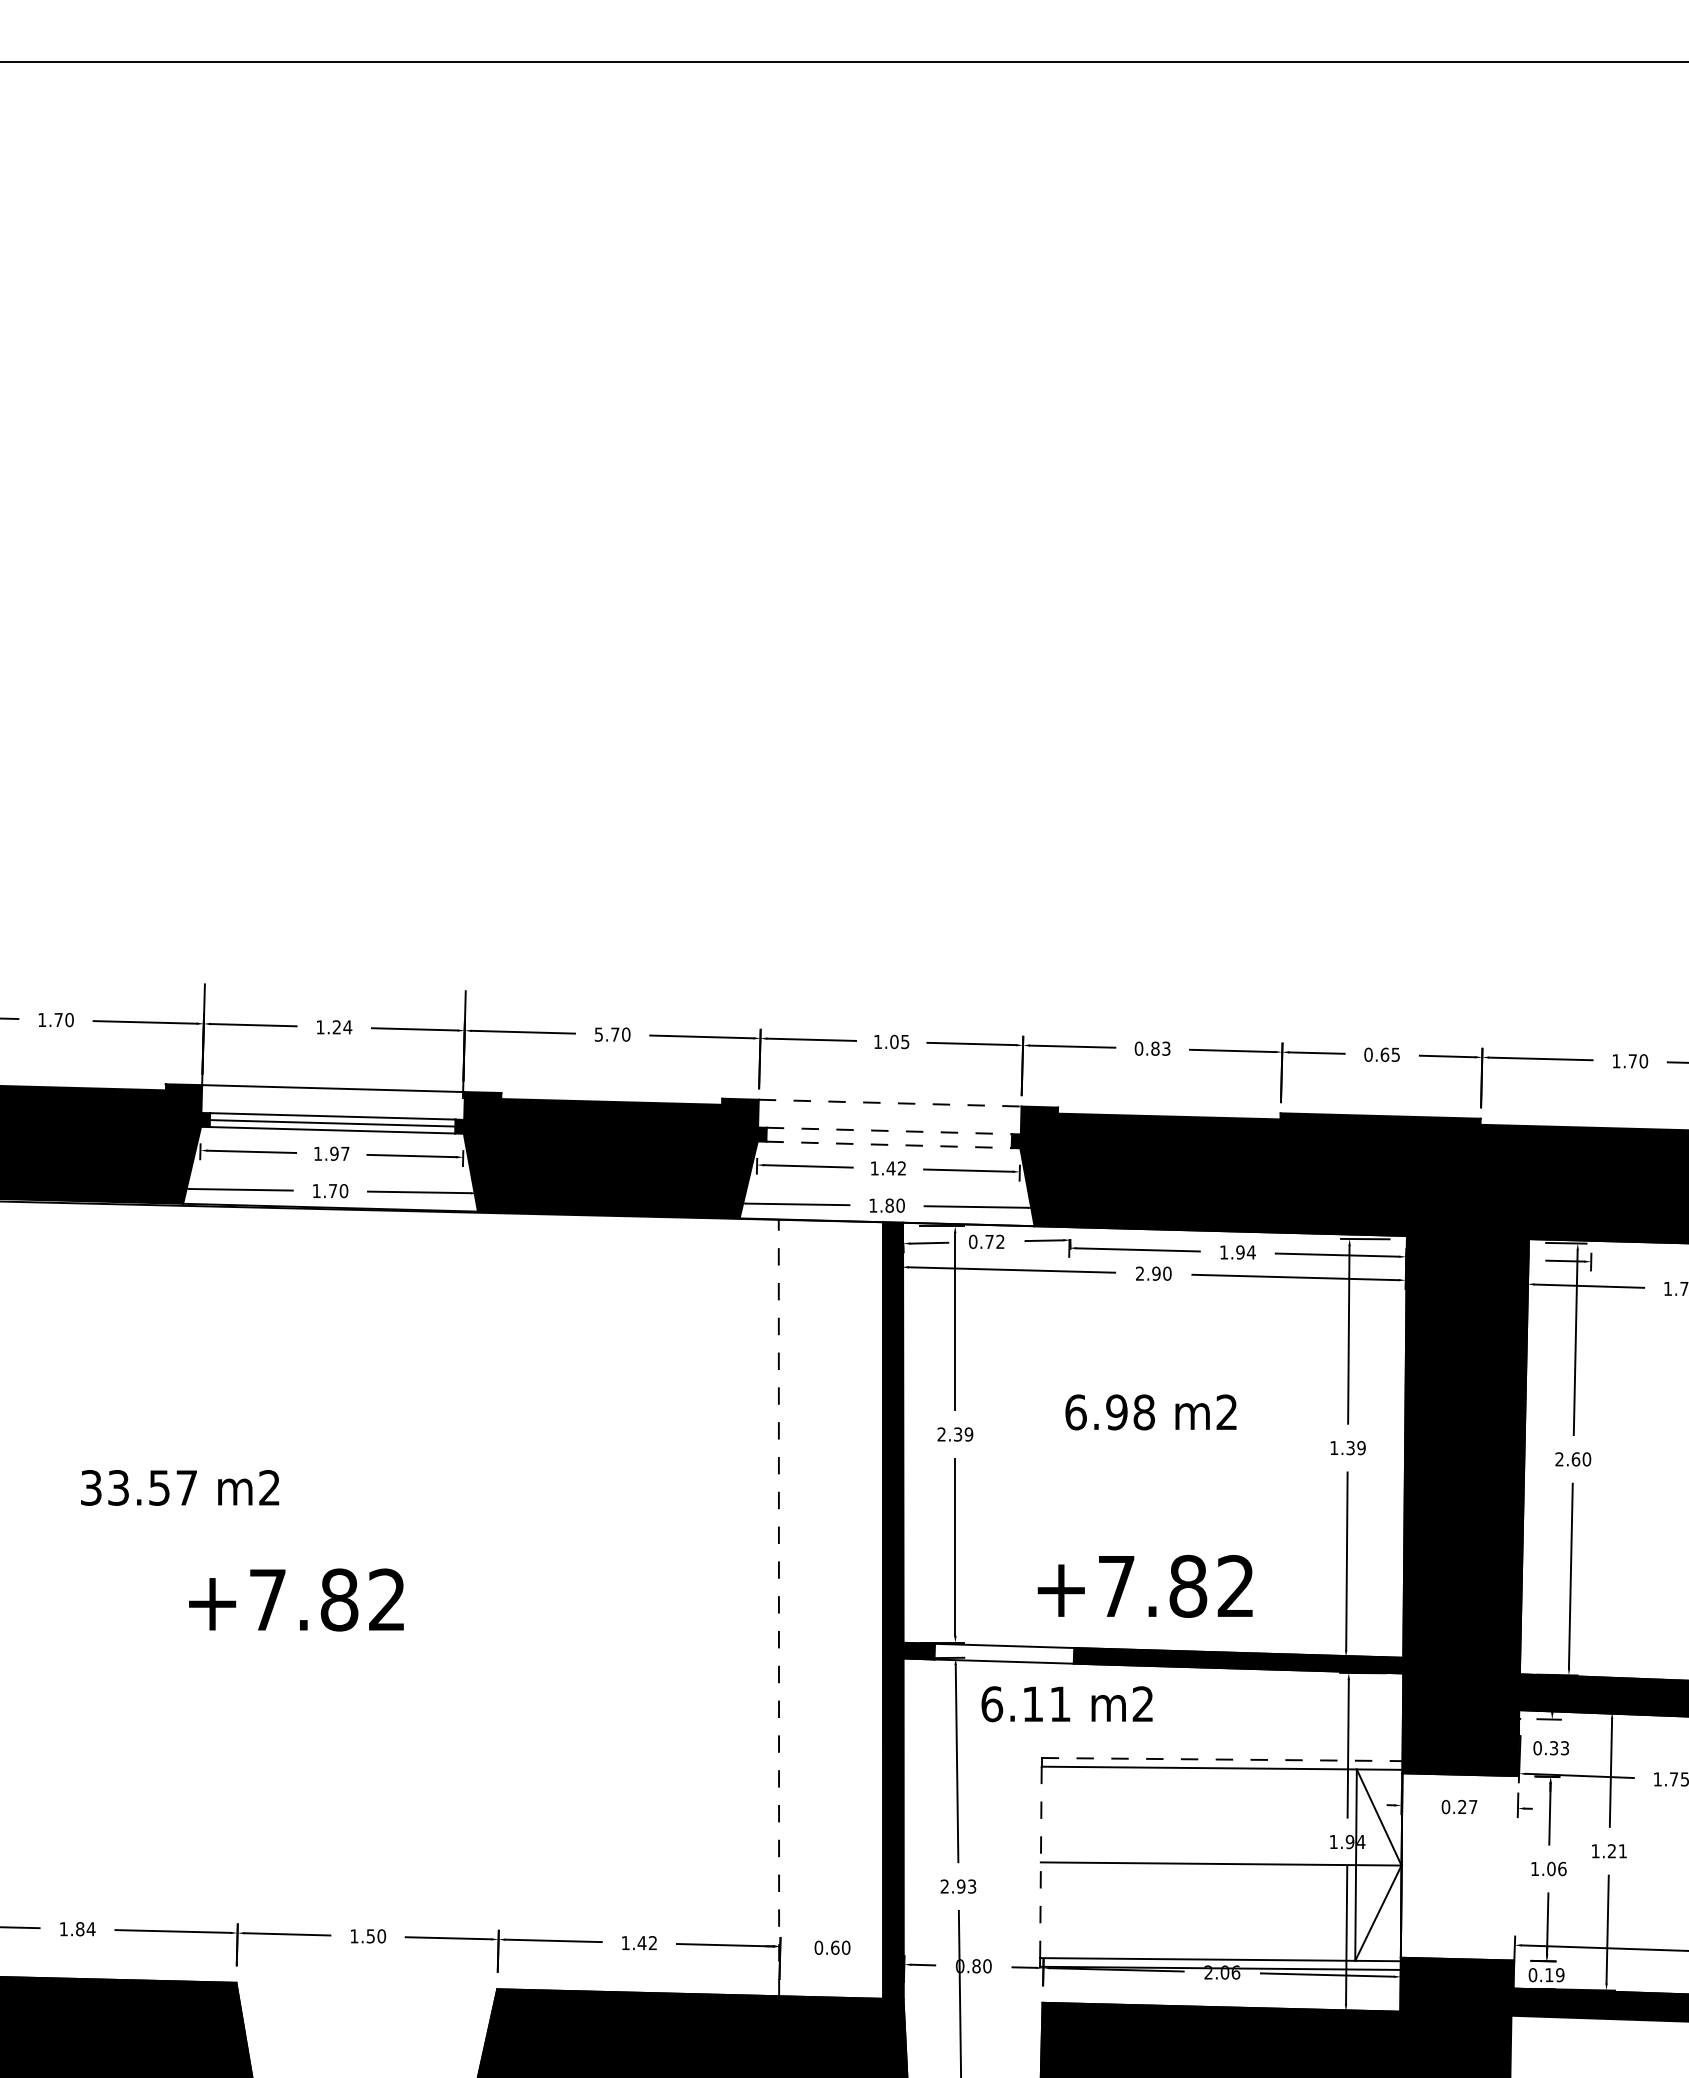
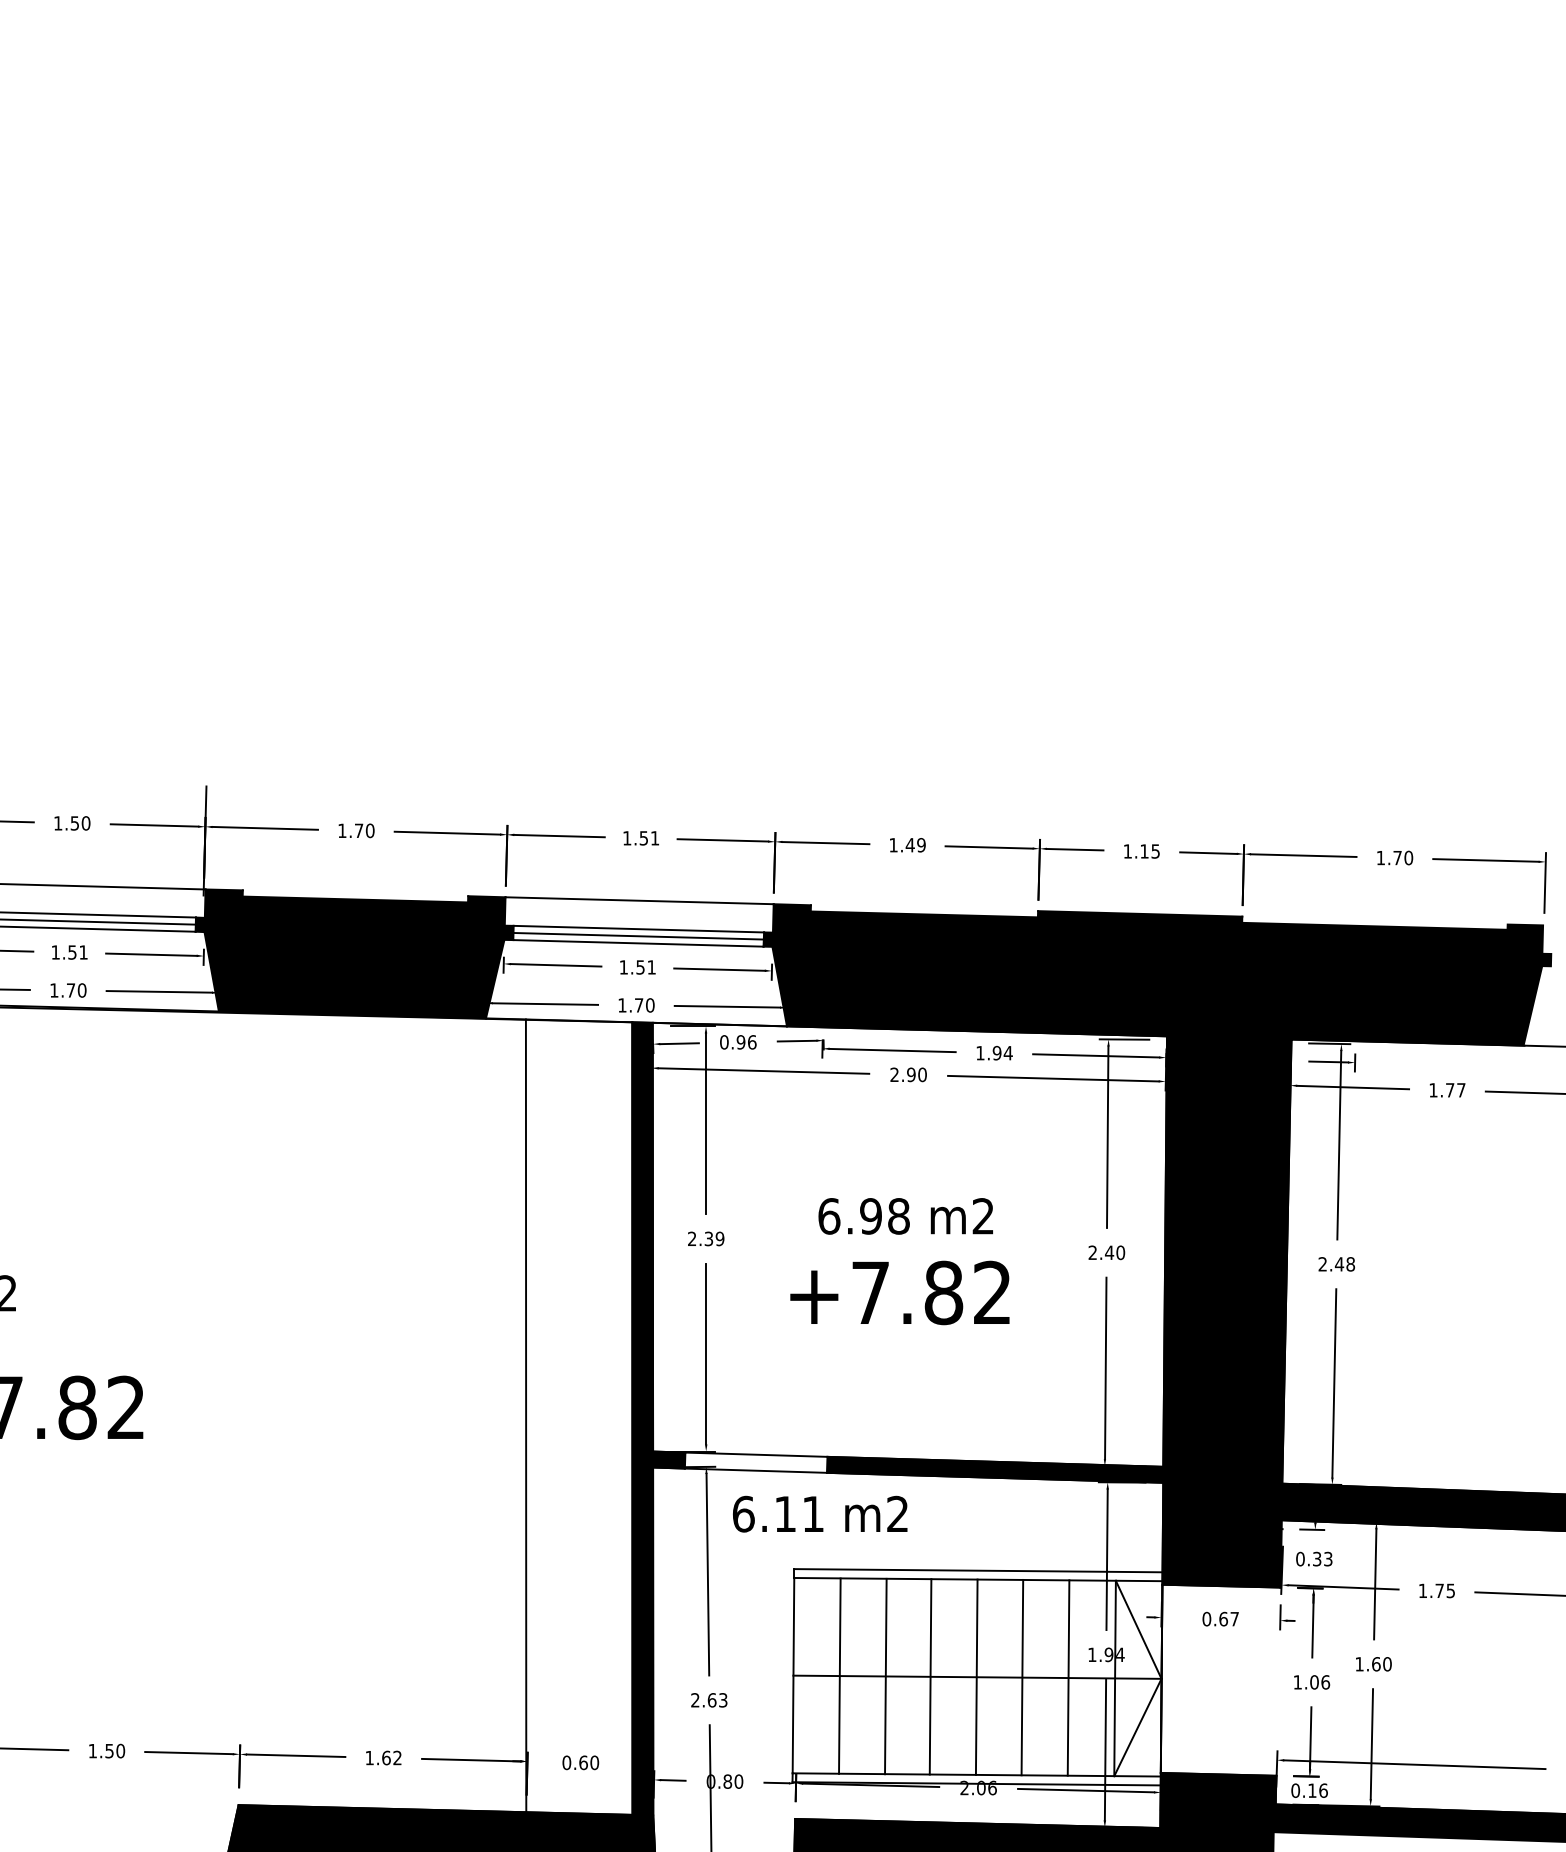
text: (342, 1027) -> (80, 823), 1.24 -> 1.50
text: (598, 1034) -> (341, 830), 5.70 -> 1.70
text: (899, 1041) -> (649, 837), 1.05 -> 1.51
text: (1152, 1048) -> (907, 844), 0.83 -> 1.49
text: (1376, 1054) -> (1135, 851), 0.65 -> 1.15
line: (890, 1103) -> (639, 901), dashed -> solid
line: (889, 1130) -> (638, 928), dashed -> solid
line: (888, 1137) -> (637, 935), added
line: (889, 1144) -> (638, 942), dashed -> solid
text: (339, 1153) -> (77, 952), 1.97 -> 1.51
text: (895, 1168) -> (645, 967), 1.42 -> 1.51
text: (889, 1205) -> (638, 1005), 1.80 -> 1.70
text: (994, 1241) -> (746, 1041), 0.72 -> 0.96
text: (1347, 1448) -> (1106, 1253), 1.39 -> 2.40
text: (1581, 1459) -> (1345, 1264), 2.60 -> 2.48
text: (1144, 1585) -> (899, 1292), moved
line: (778, 1607) -> (525, 1415), dashed -> solid
line: (1222, 1759) -> (978, 1570), dashed -> solid
text: (1462, 1806) -> (1223, 1618), 0.27 -> 0.67
text: (1617, 1851) -> (1381, 1664), 1.21 -> 1.60
line: (1040, 1862) -> (793, 1675), dashed -> solid
line: (1086, 1862) -> (839, 1675), added
line: (1131, 1862) -> (885, 1675), added
line: (1175, 1863) -> (930, 1676), added
line: (1220, 1863) -> (976, 1676), added
line: (1265, 1864) -> (1022, 1677), added
line: (1310, 1864) -> (1068, 1677), added
text: (961, 1886) -> (712, 1700), 2.93 -> 2.63
text: (641, 1943) -> (385, 1758), 1.42 -> 1.62
text: (1560, 1975) -> (1323, 1791), 0.19 -> 0.16

